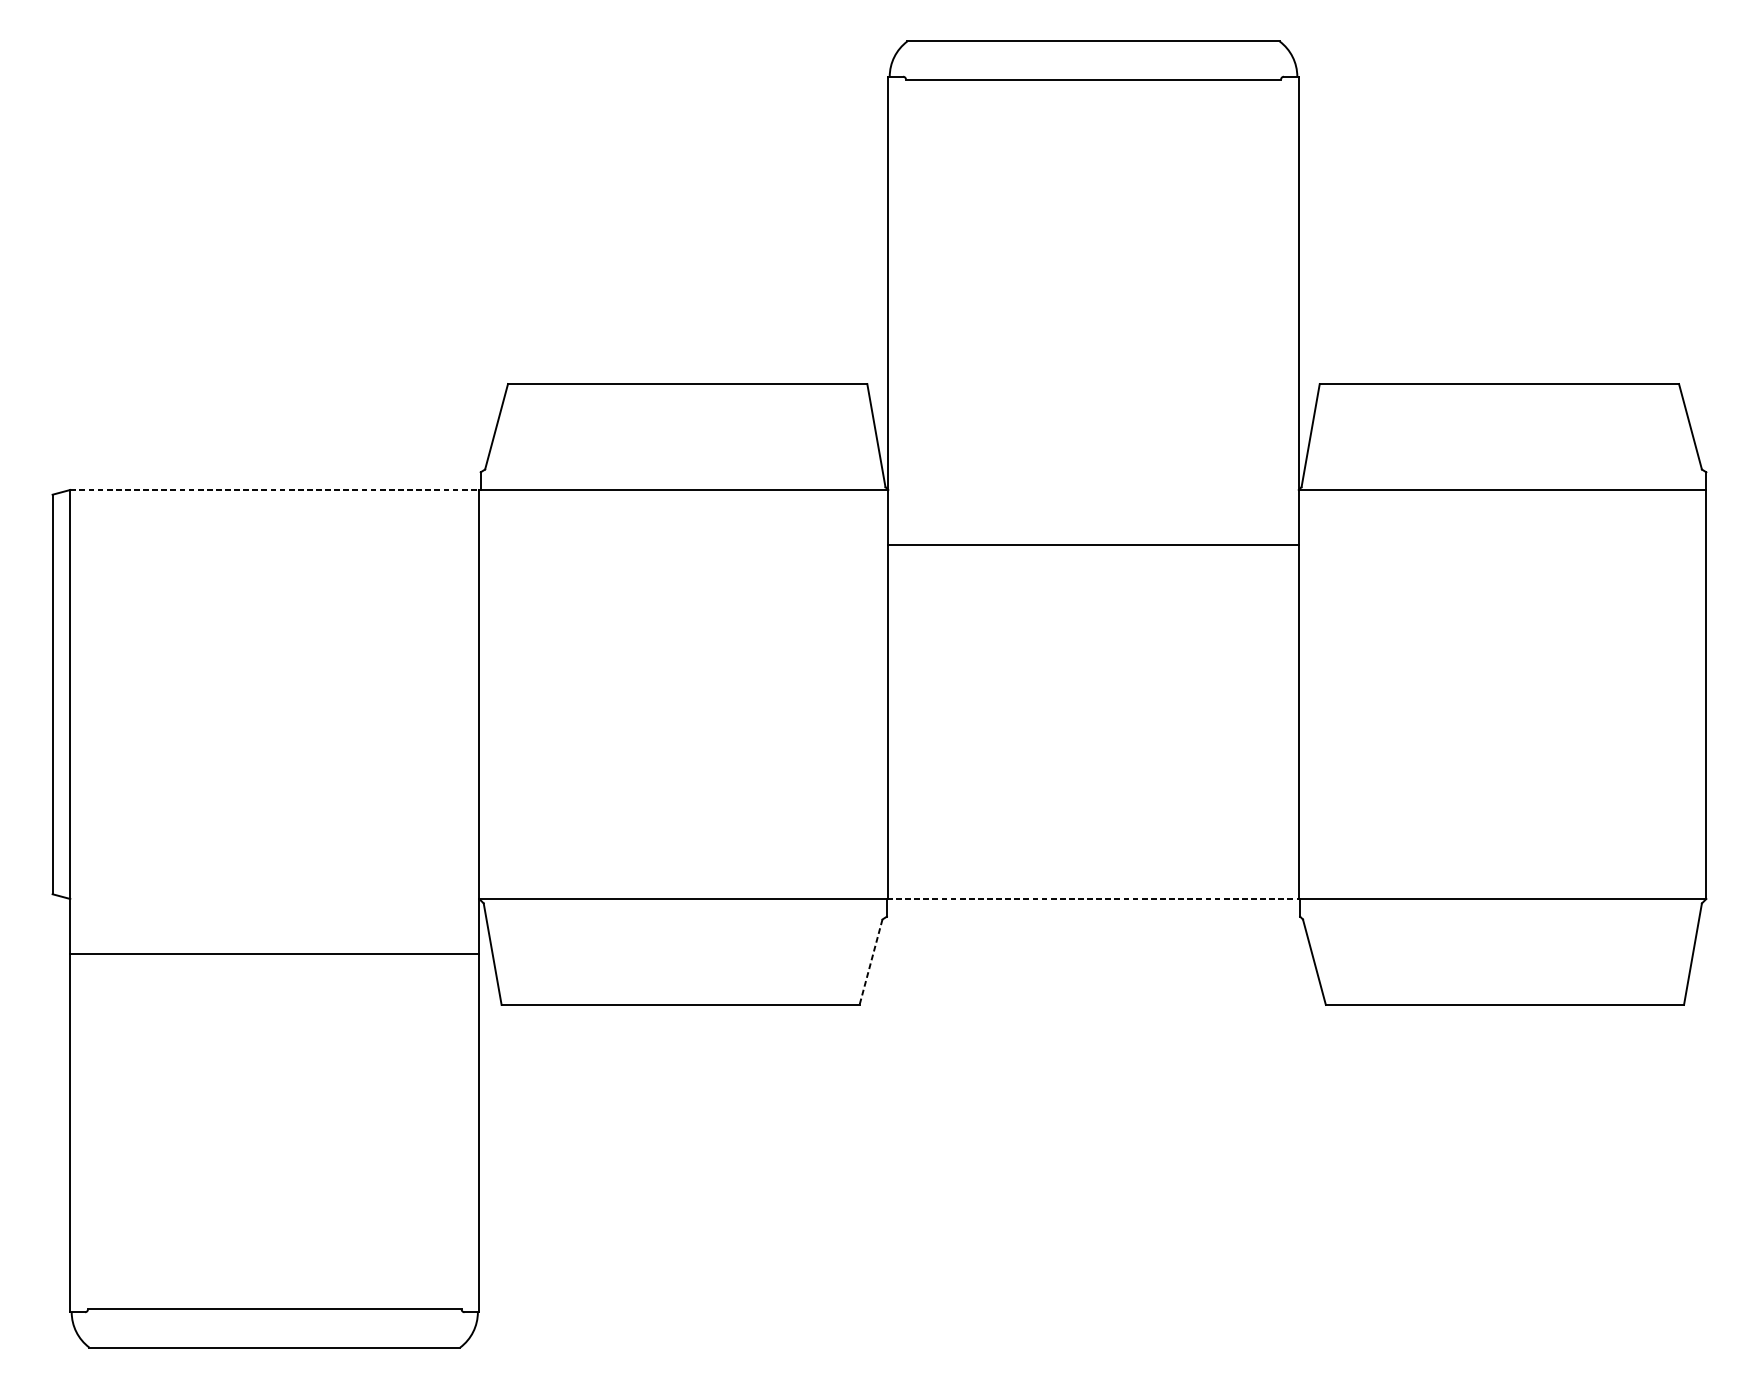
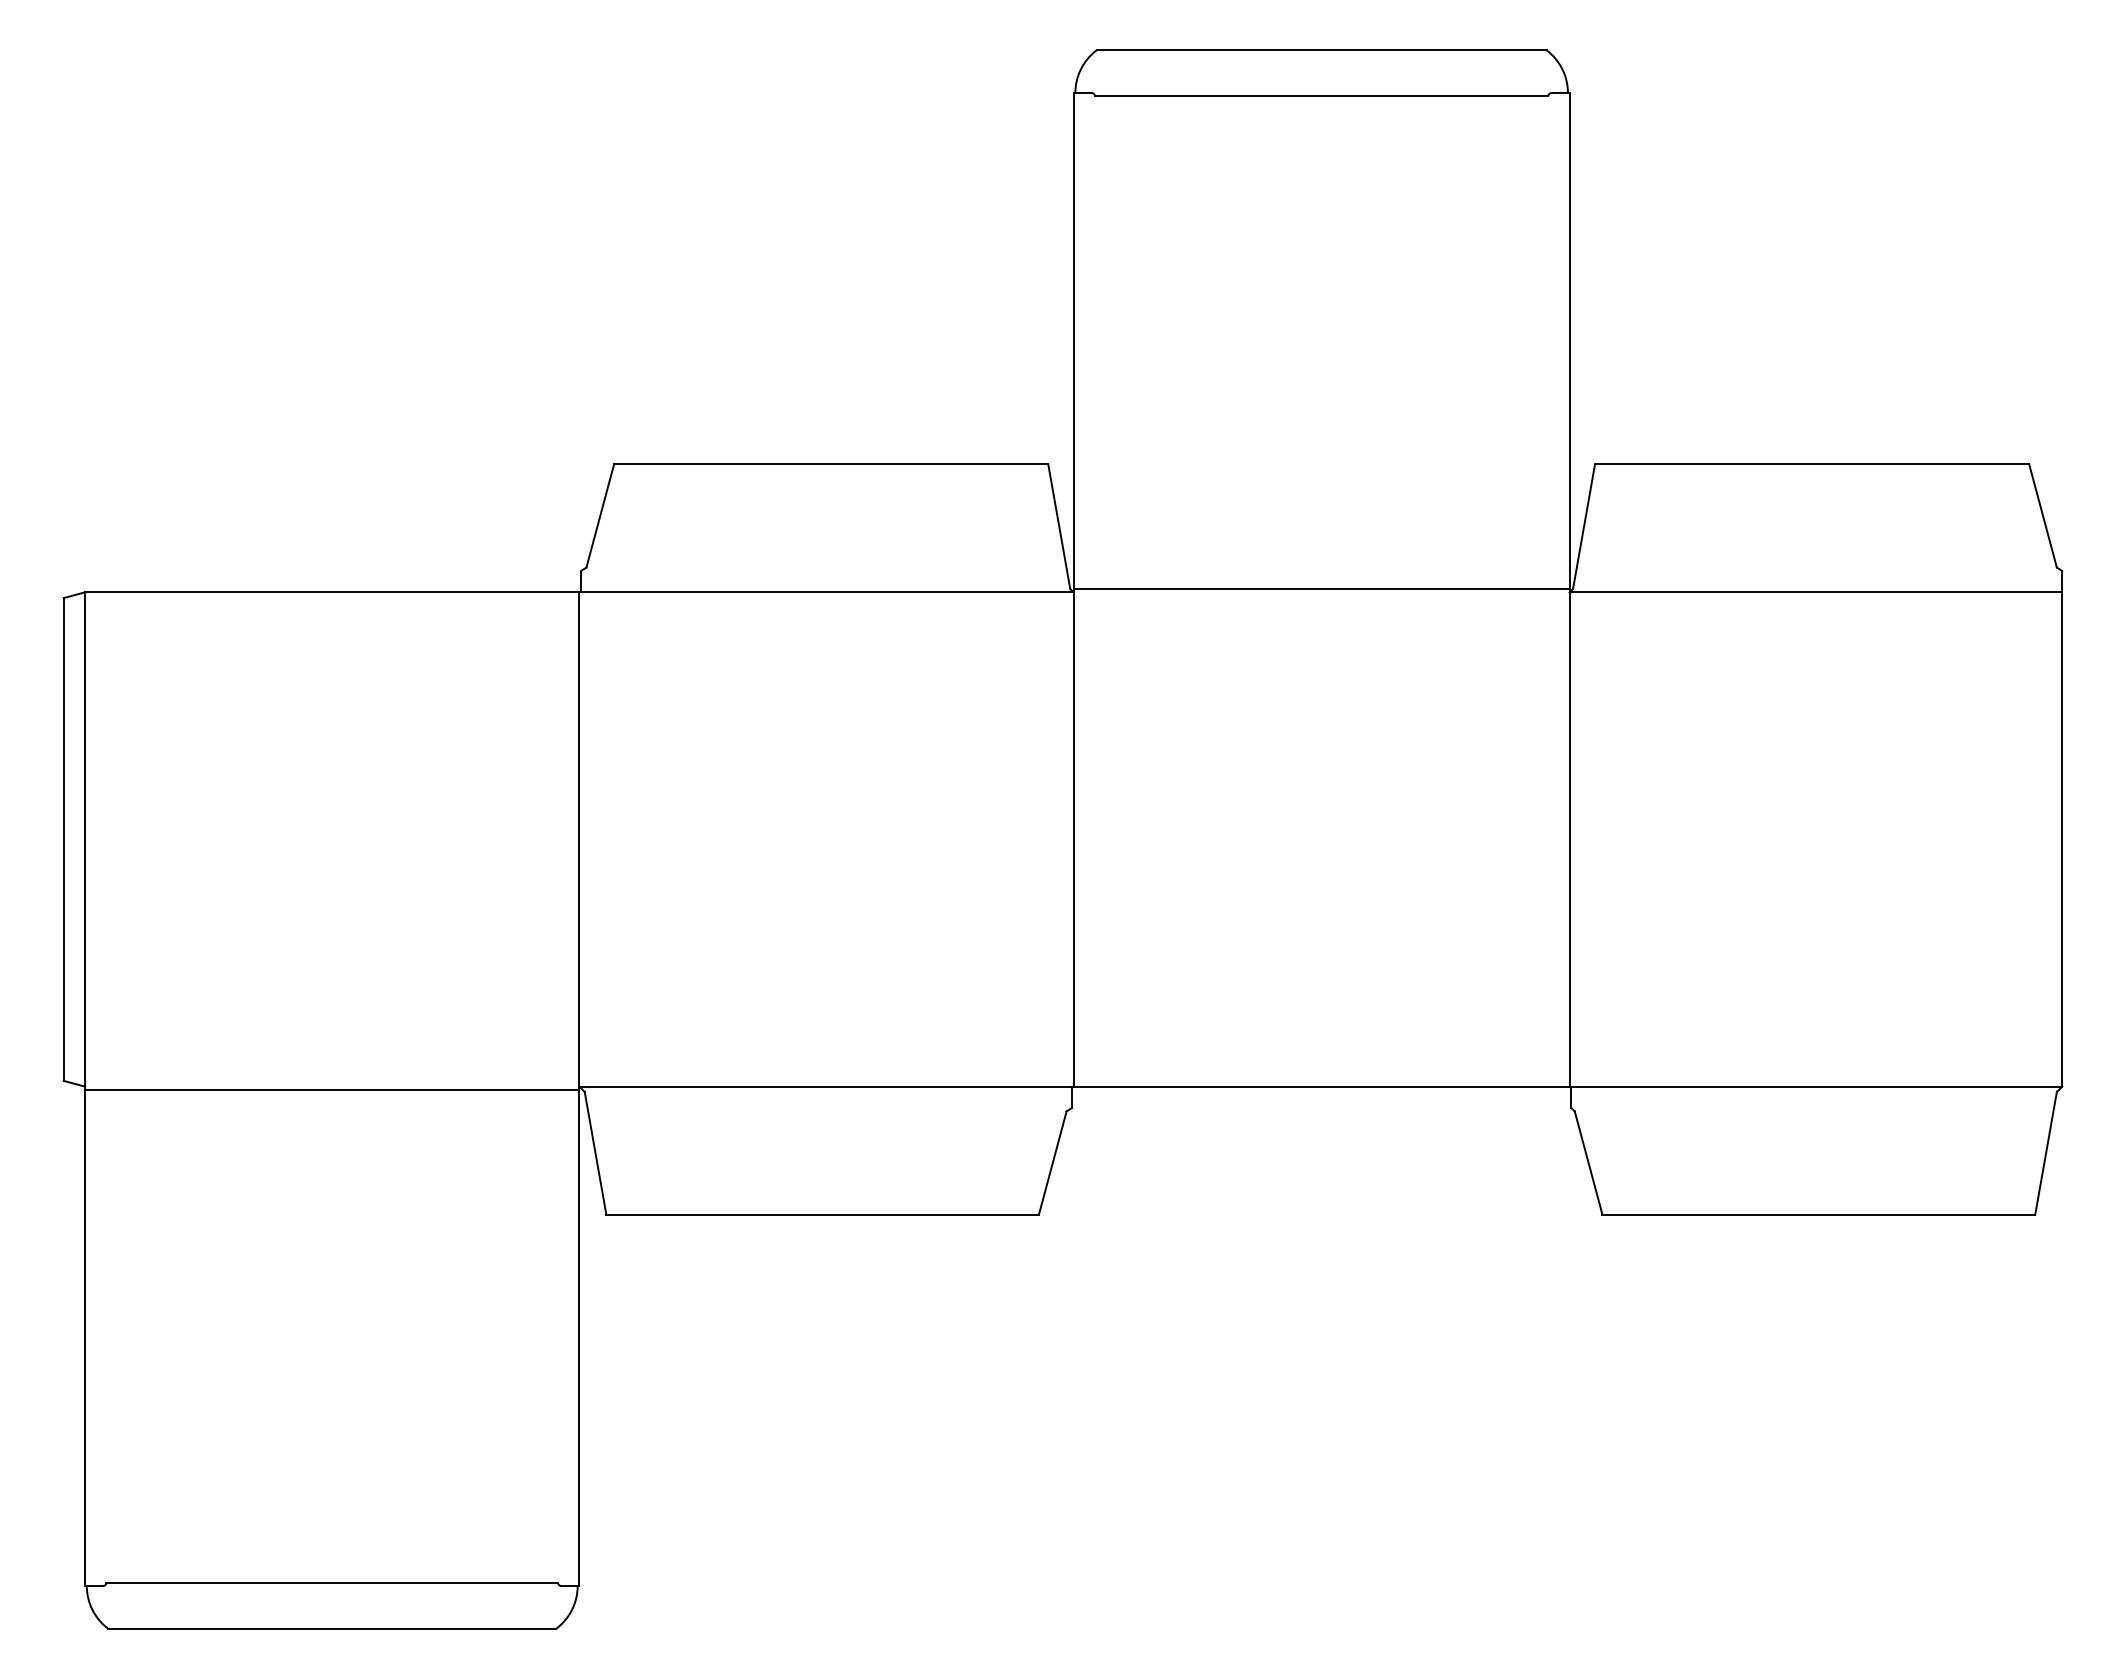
line: (275, 490) -> (332, 592), dashed -> solid
line: (1093, 544) -> (1321, 588), moved
line: (1093, 898) -> (1321, 1086), dashed -> solid
line: (275, 954) -> (332, 1090), moved
line: (870, 962) -> (1052, 1163), dashed -> solid

